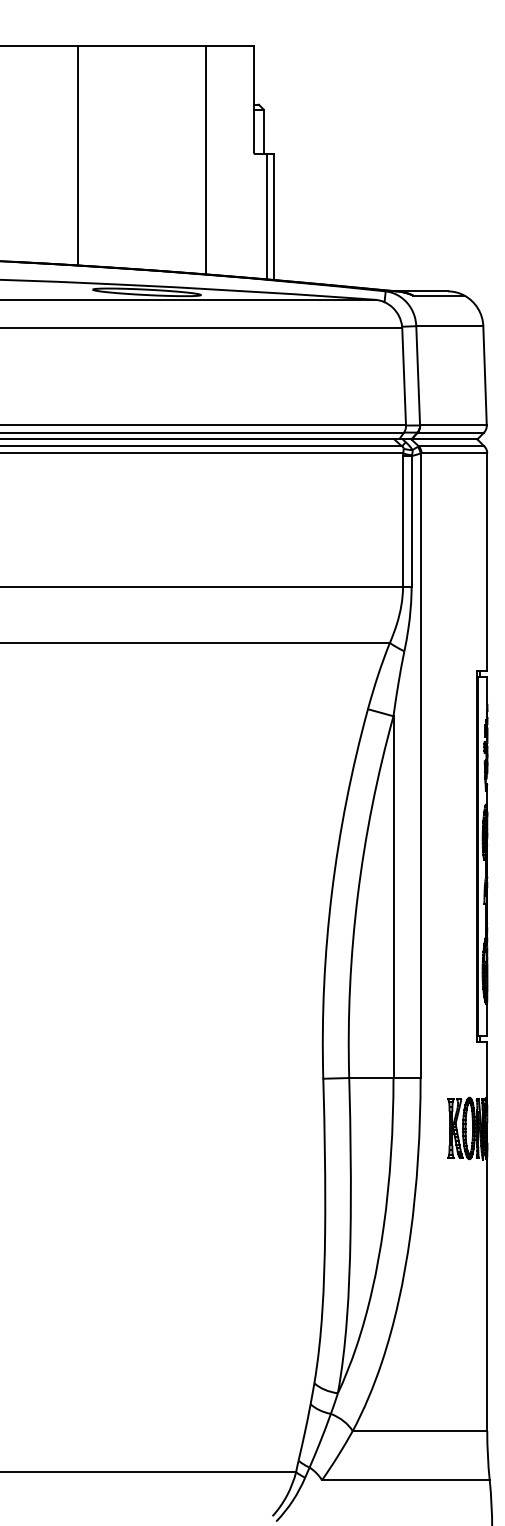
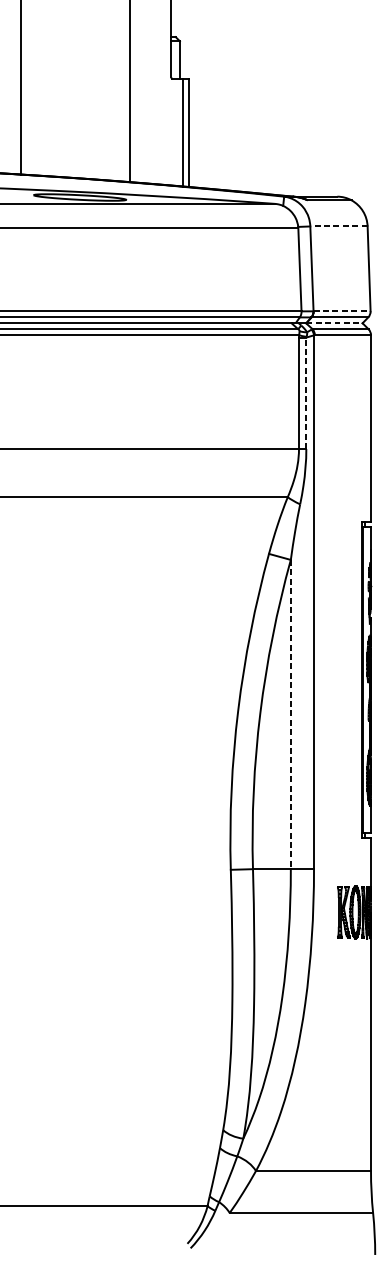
line: (449, 326) -> (338, 226), solid -> dashed
line: (453, 425) -> (342, 311), solid -> dashed
line: (444, 439) -> (334, 323), solid -> dashed
line: (411, 520) -> (306, 392), solid -> dashed
line: (393, 897) -> (290, 714), solid -> dashed

